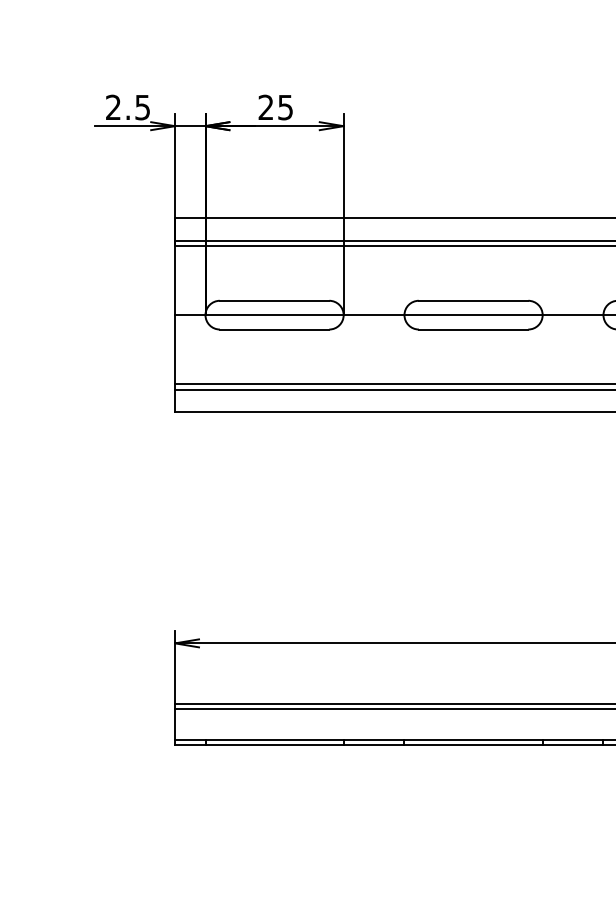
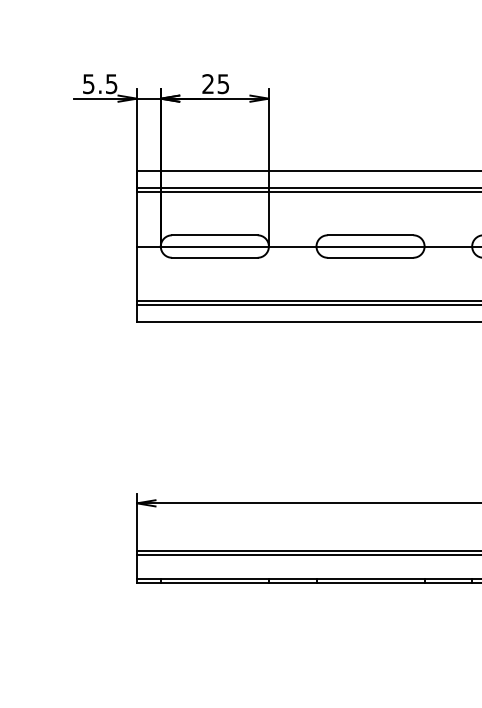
text: (113, 108) -> (88, 84), 2.5 -> 5.5

